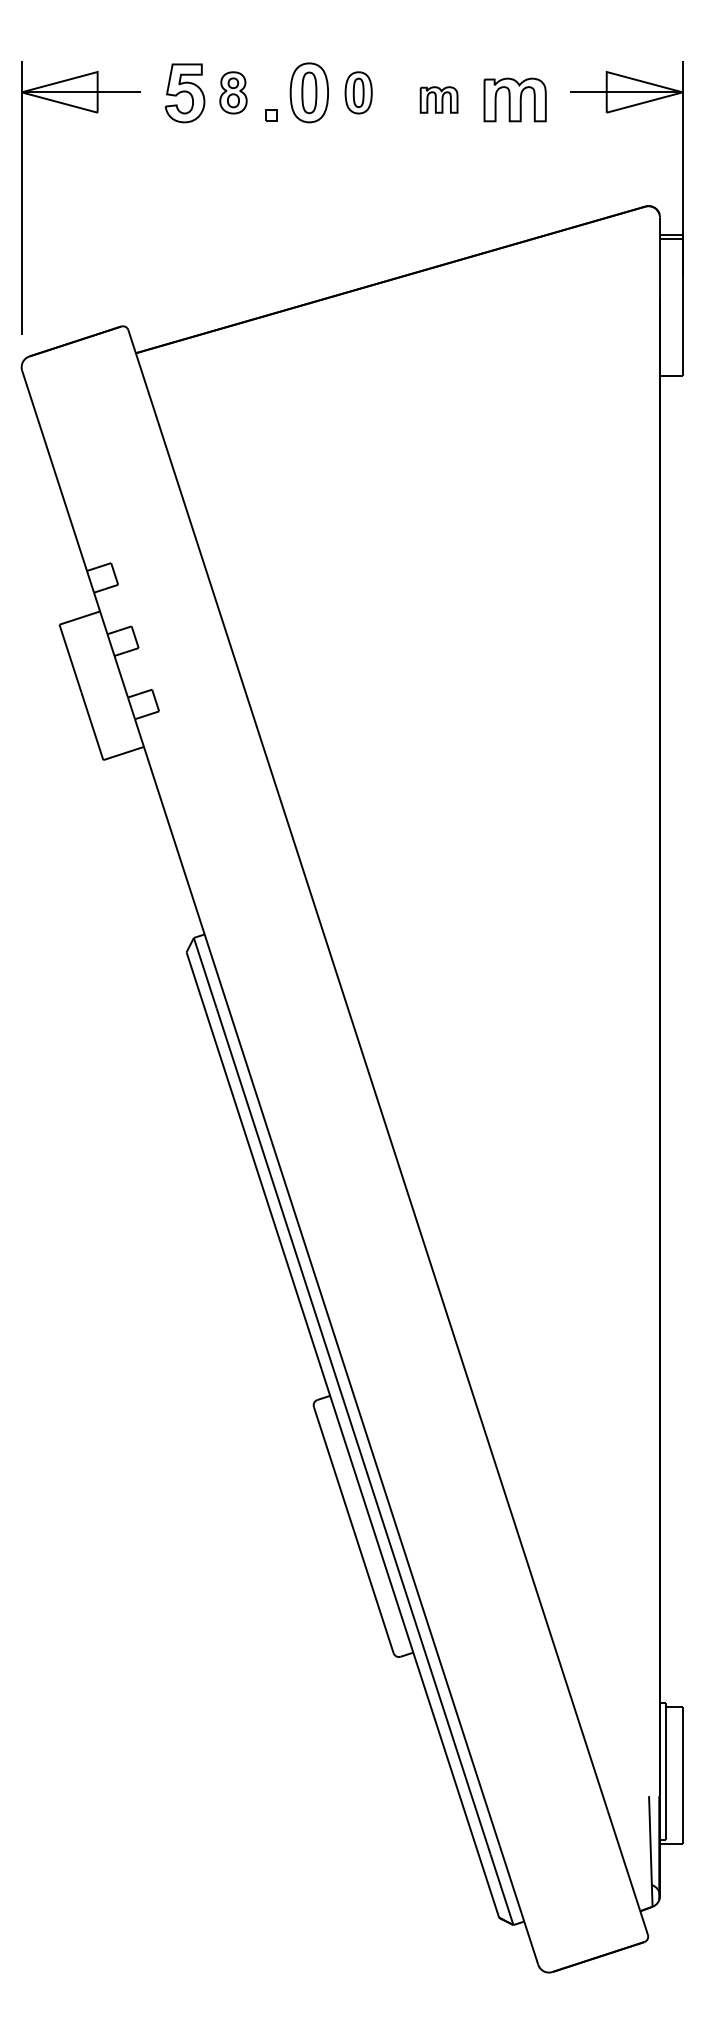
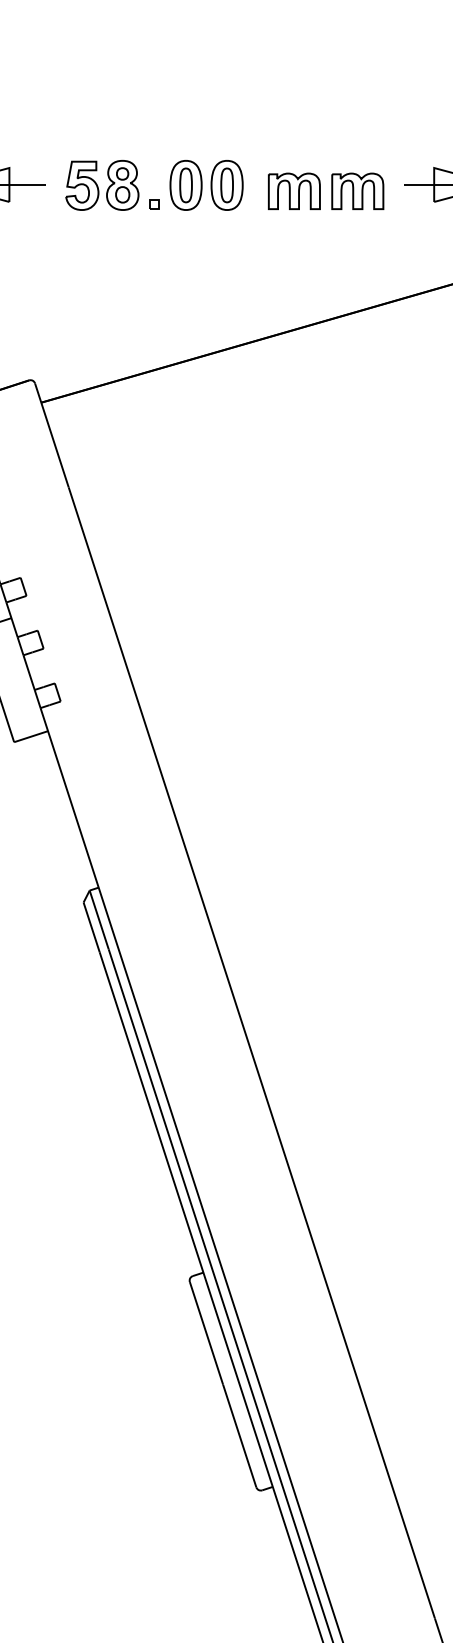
part: (233, 92) -> (122, 185), size x1.43
part: (358, 92) -> (227, 185), size x1.43
part: (438, 99) -> (293, 190), size x1.67

